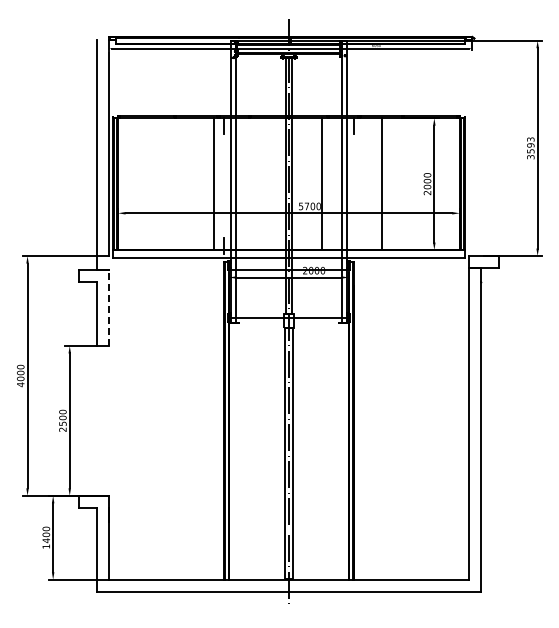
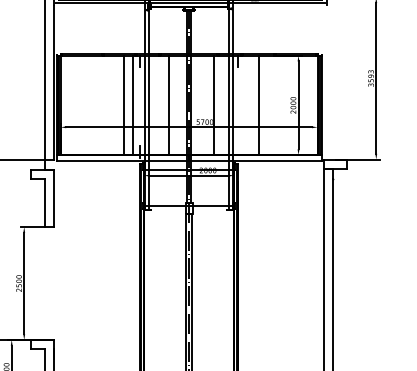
line: (202, 184) -> (124, 105), added
line: (261, 184) -> (168, 105), added
line: (109, 307) -> (54, 198), dashed -> solid

